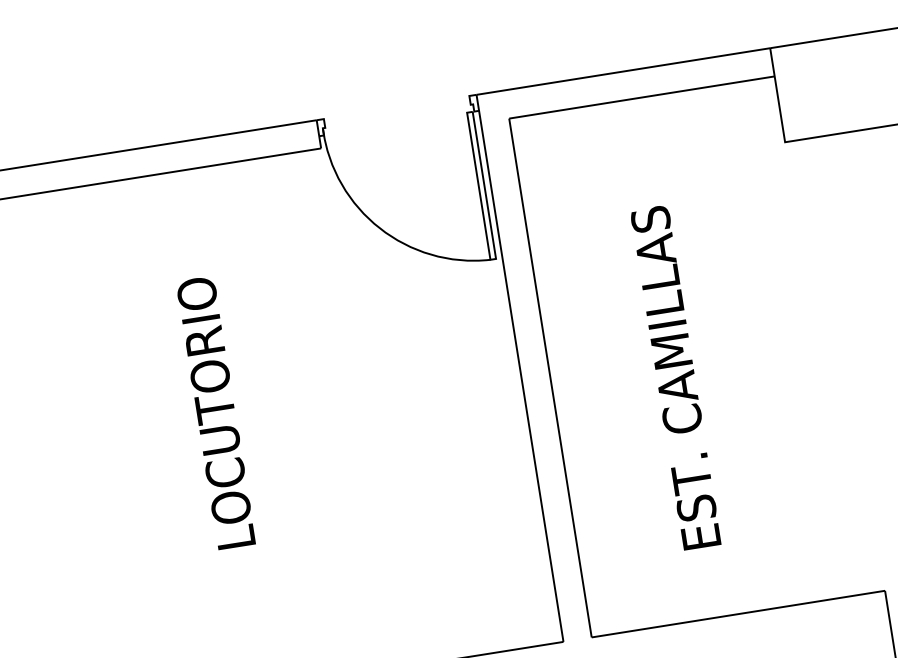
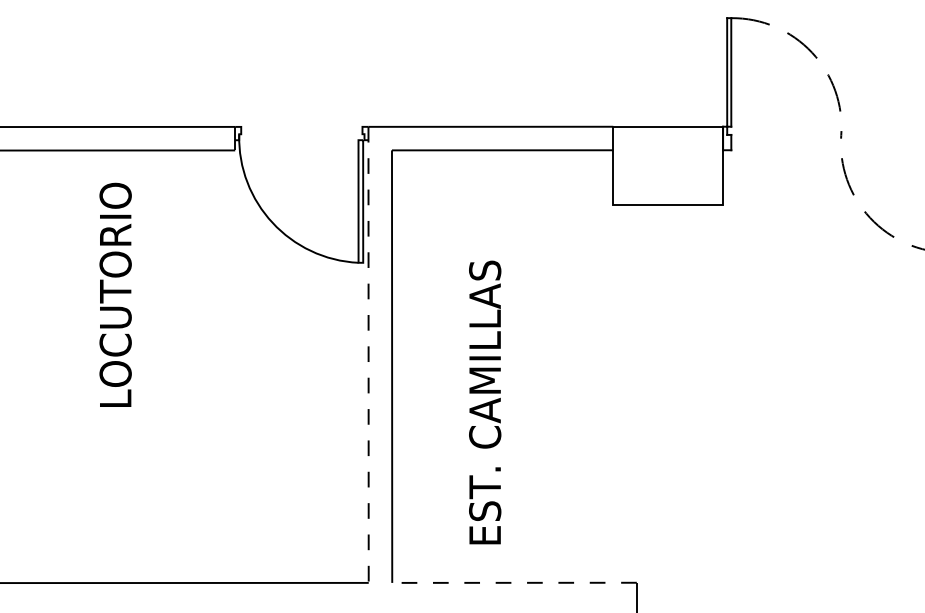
line: (520, 369) -> (368, 355), solid -> dashed
text: (676, 377) -> (485, 402), moved
text: (215, 412) -> (115, 294), moved
line: (738, 613) -> (514, 582), solid -> dashed

